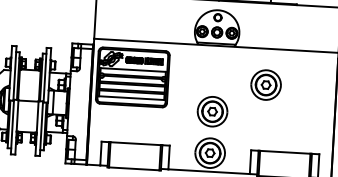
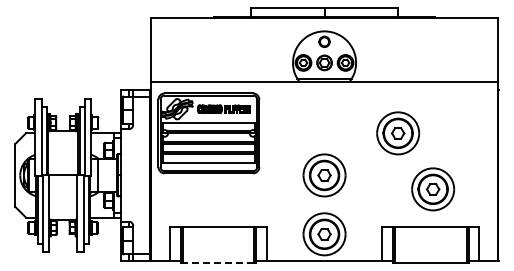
part: (288, 126) -> (433, 189), added
line: (134, 168) -> (218, 262), solid -> dashed

